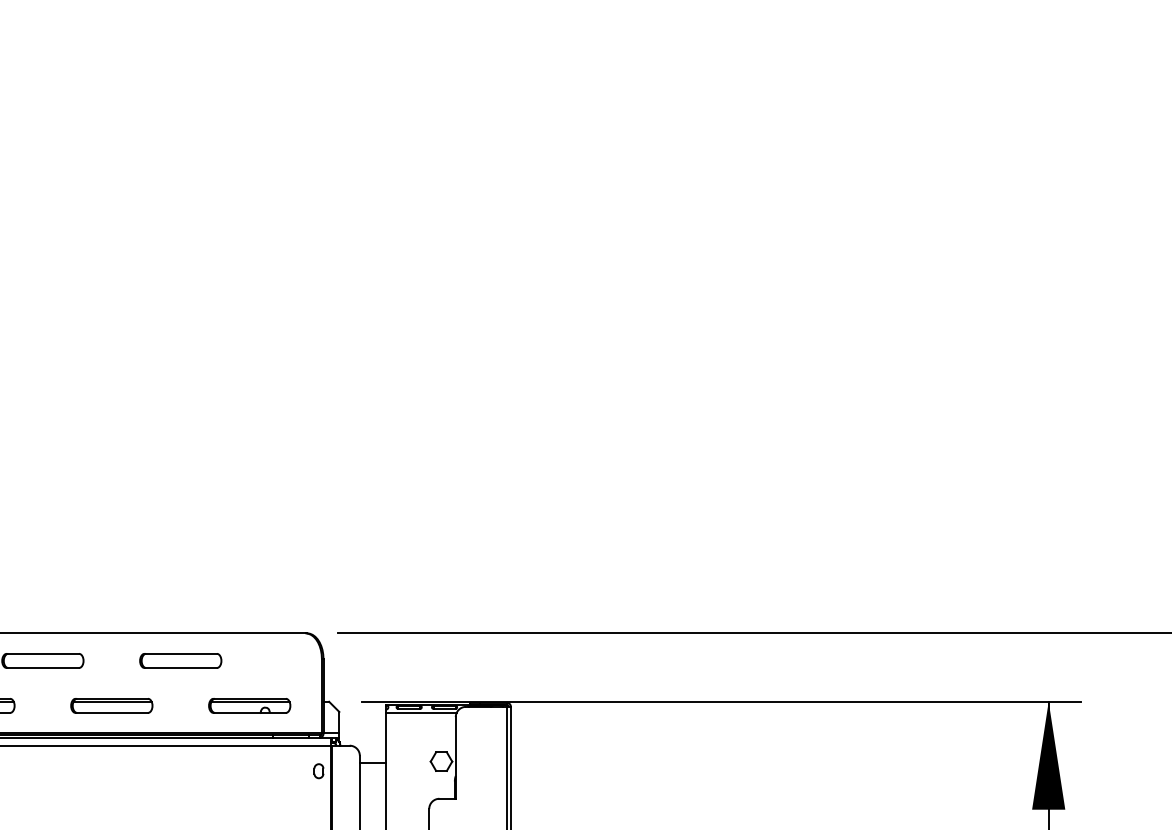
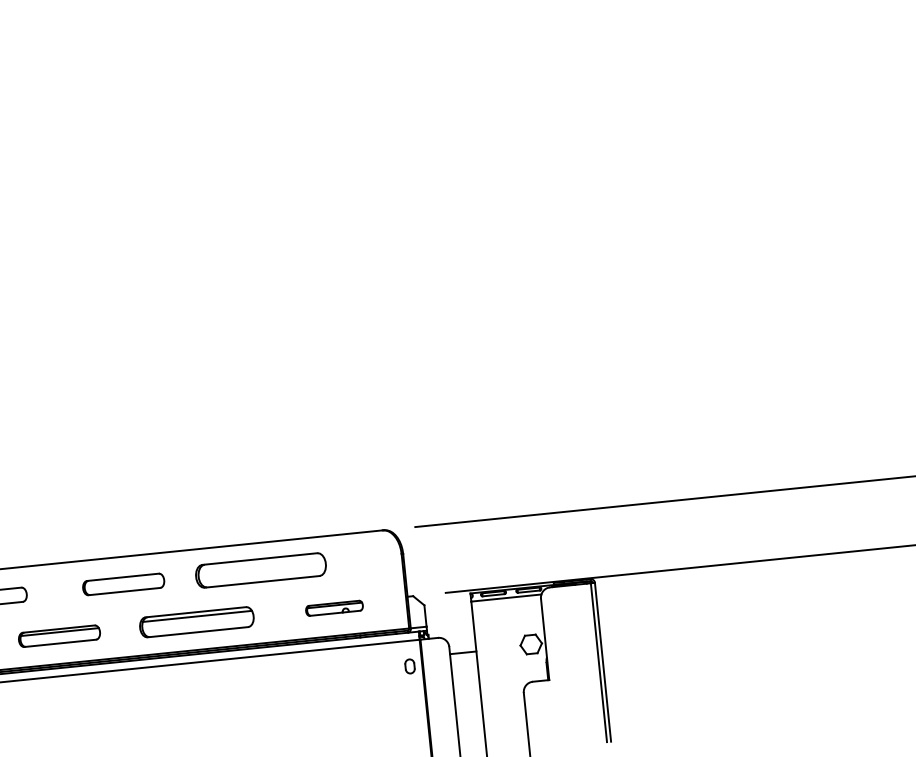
part: (180, 660) -> (260, 570), size x1.6
part: (111, 705) -> (196, 621), size x1.4
part: (249, 705) -> (334, 607), size x0.7

